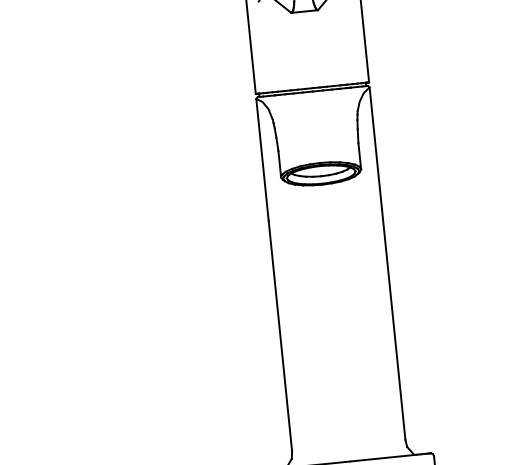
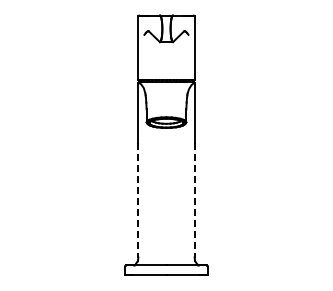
line: (393, 324) -> (194, 200), solid -> dashed
line: (280, 336) -> (138, 200), solid -> dashed

